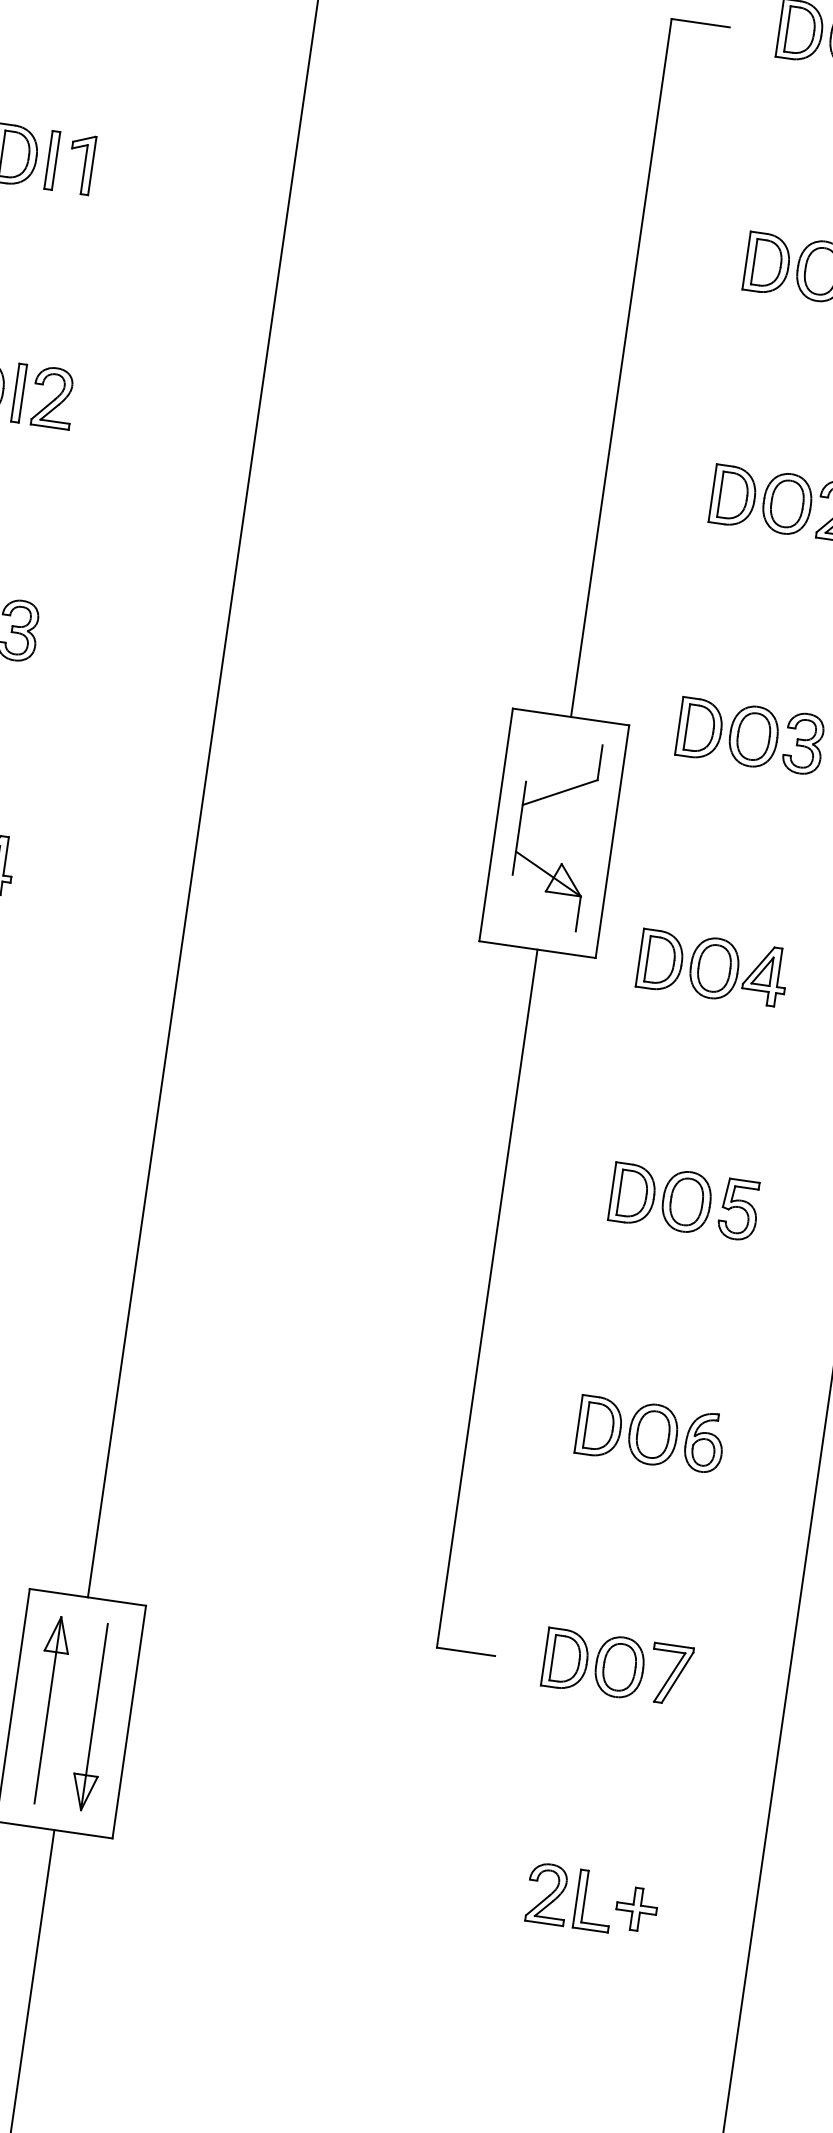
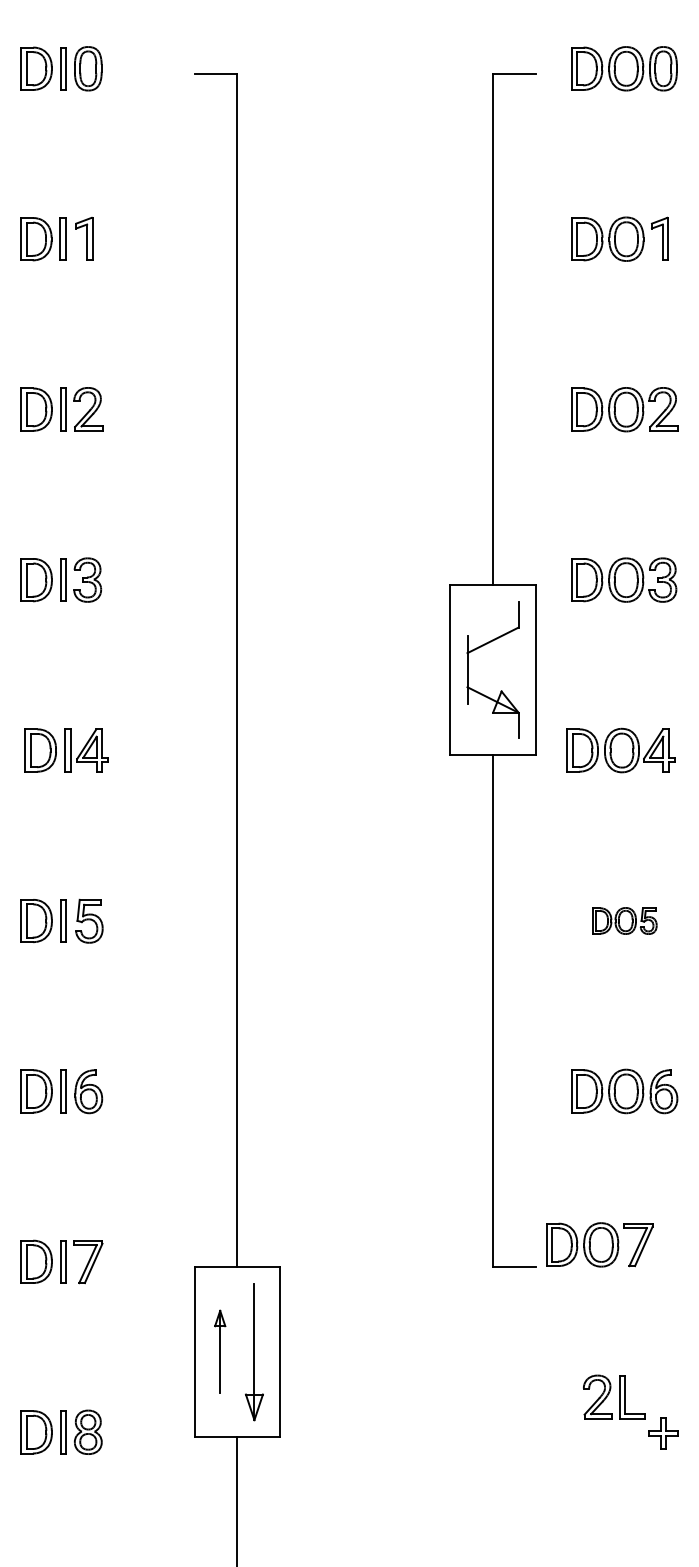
part: (684, 1200) -> (624, 920), size x0.6
part: (617, 1666) -> (599, 1244), moved
part: (46, 1709) -> (219, 1351), size x0.6
part: (570, 1896) -> (614, 1396), moved

